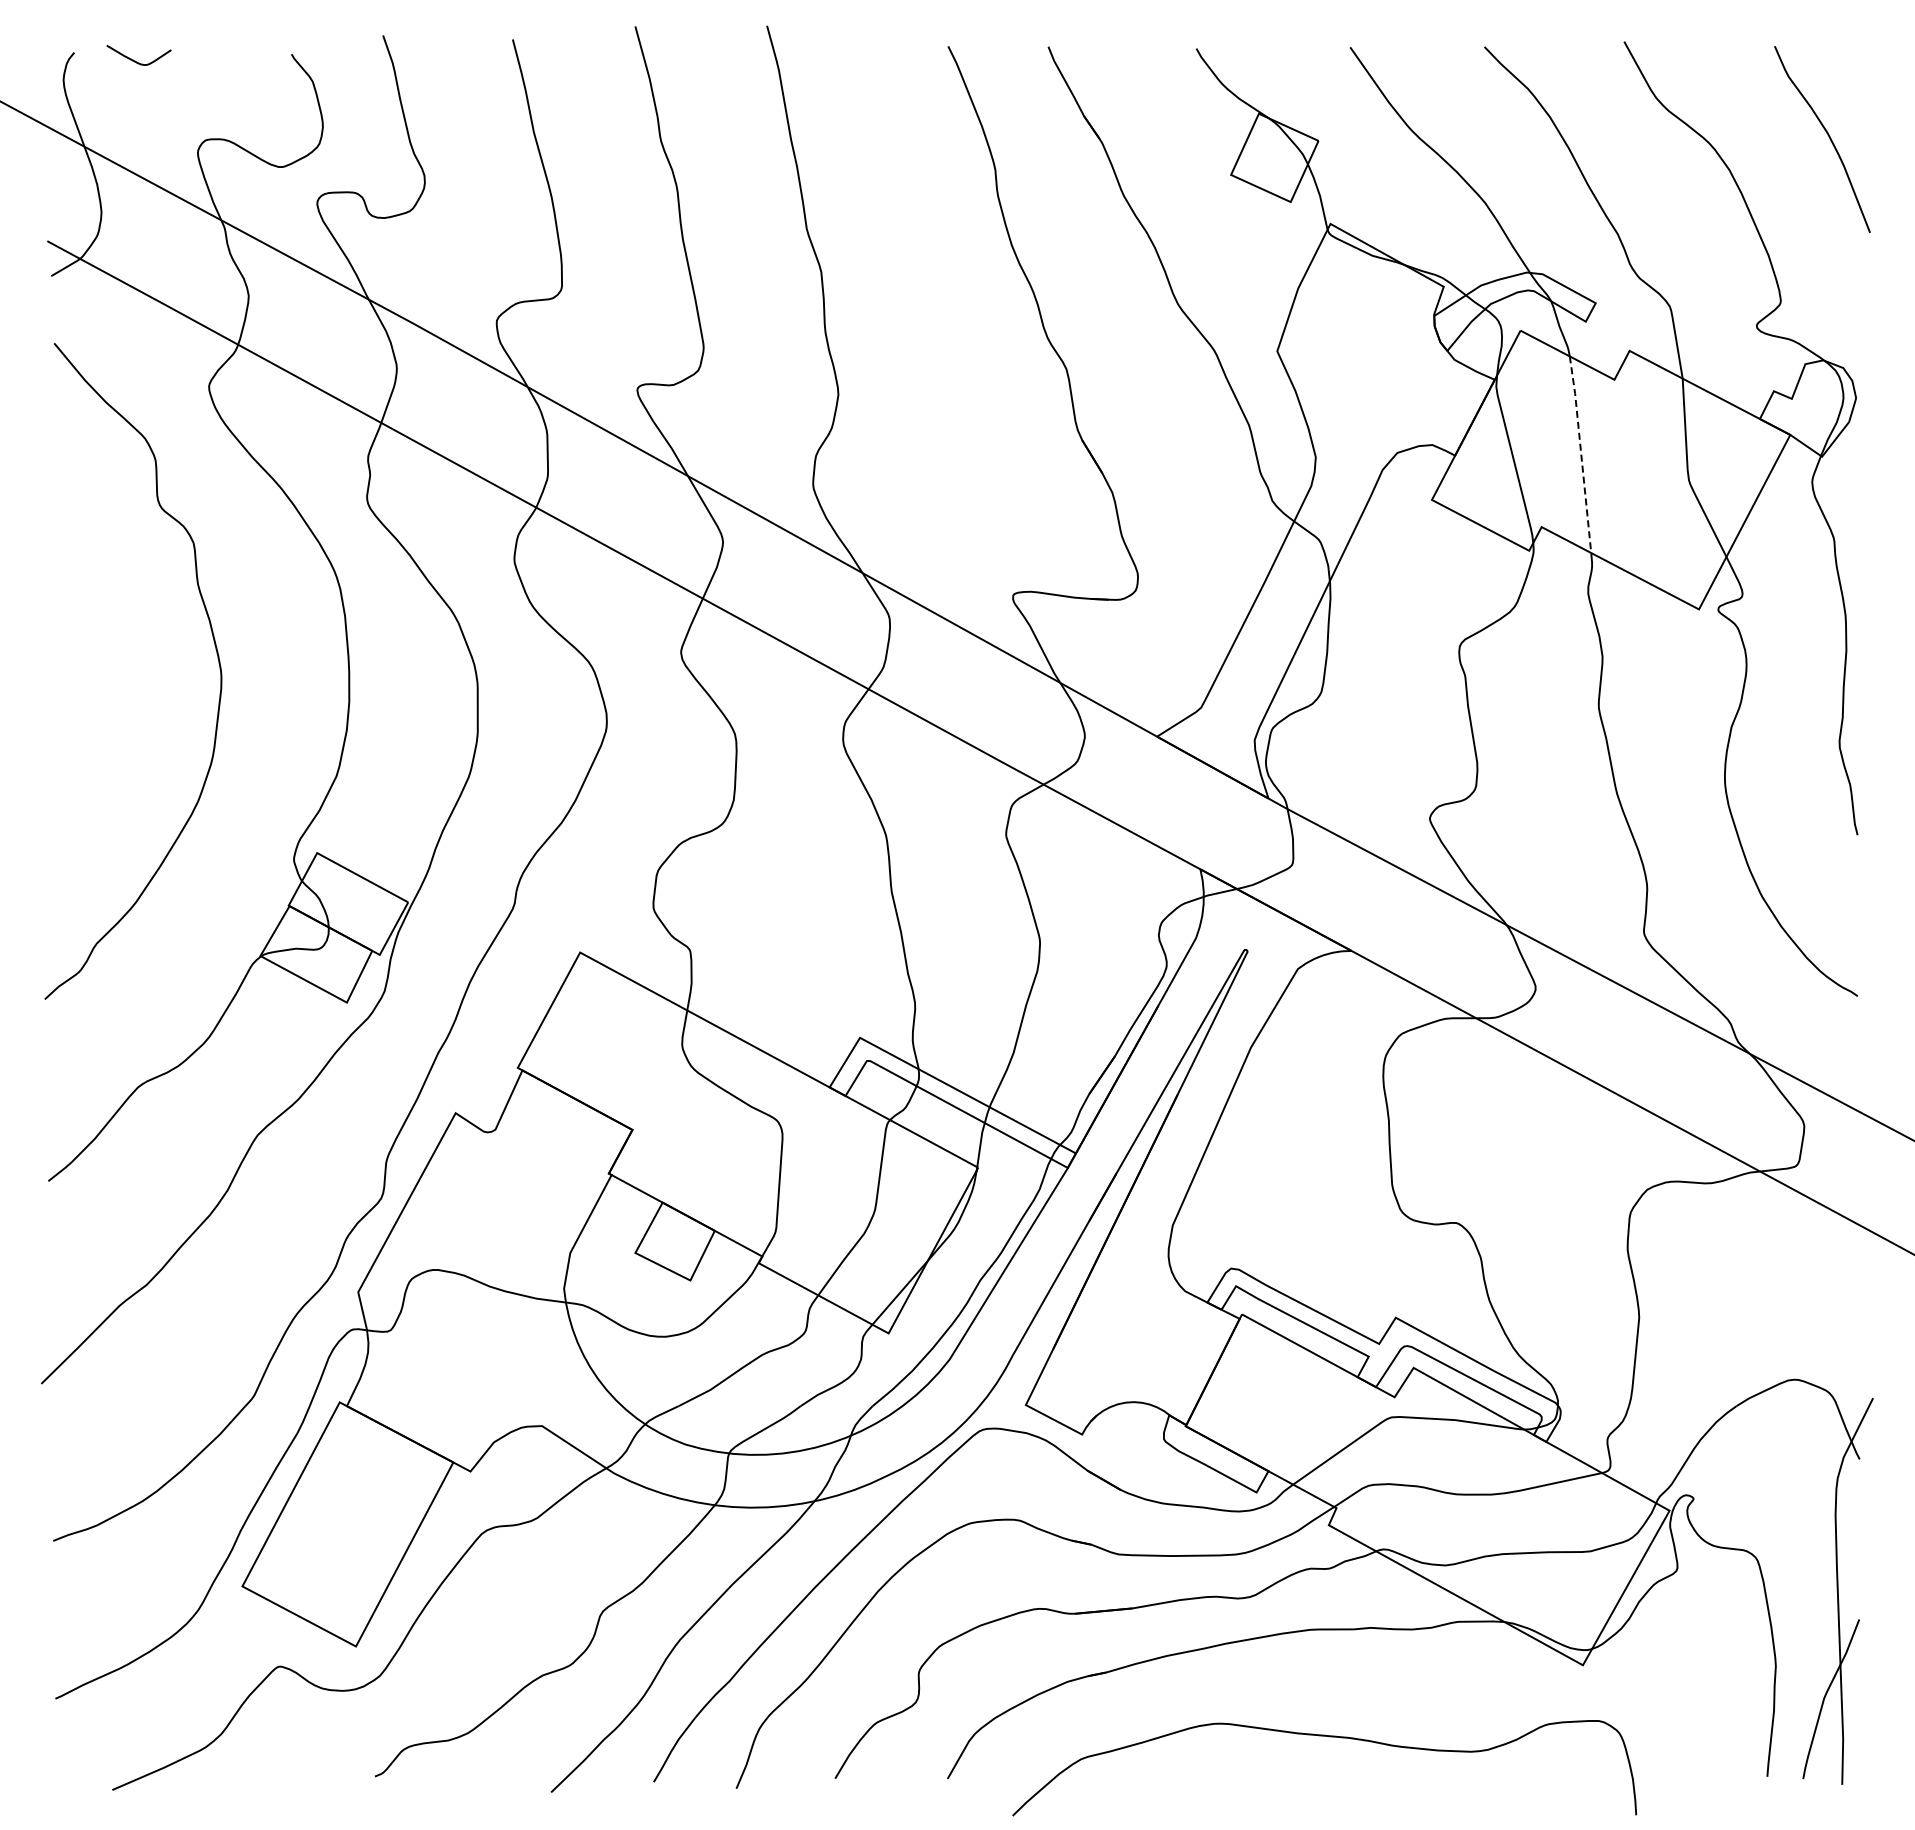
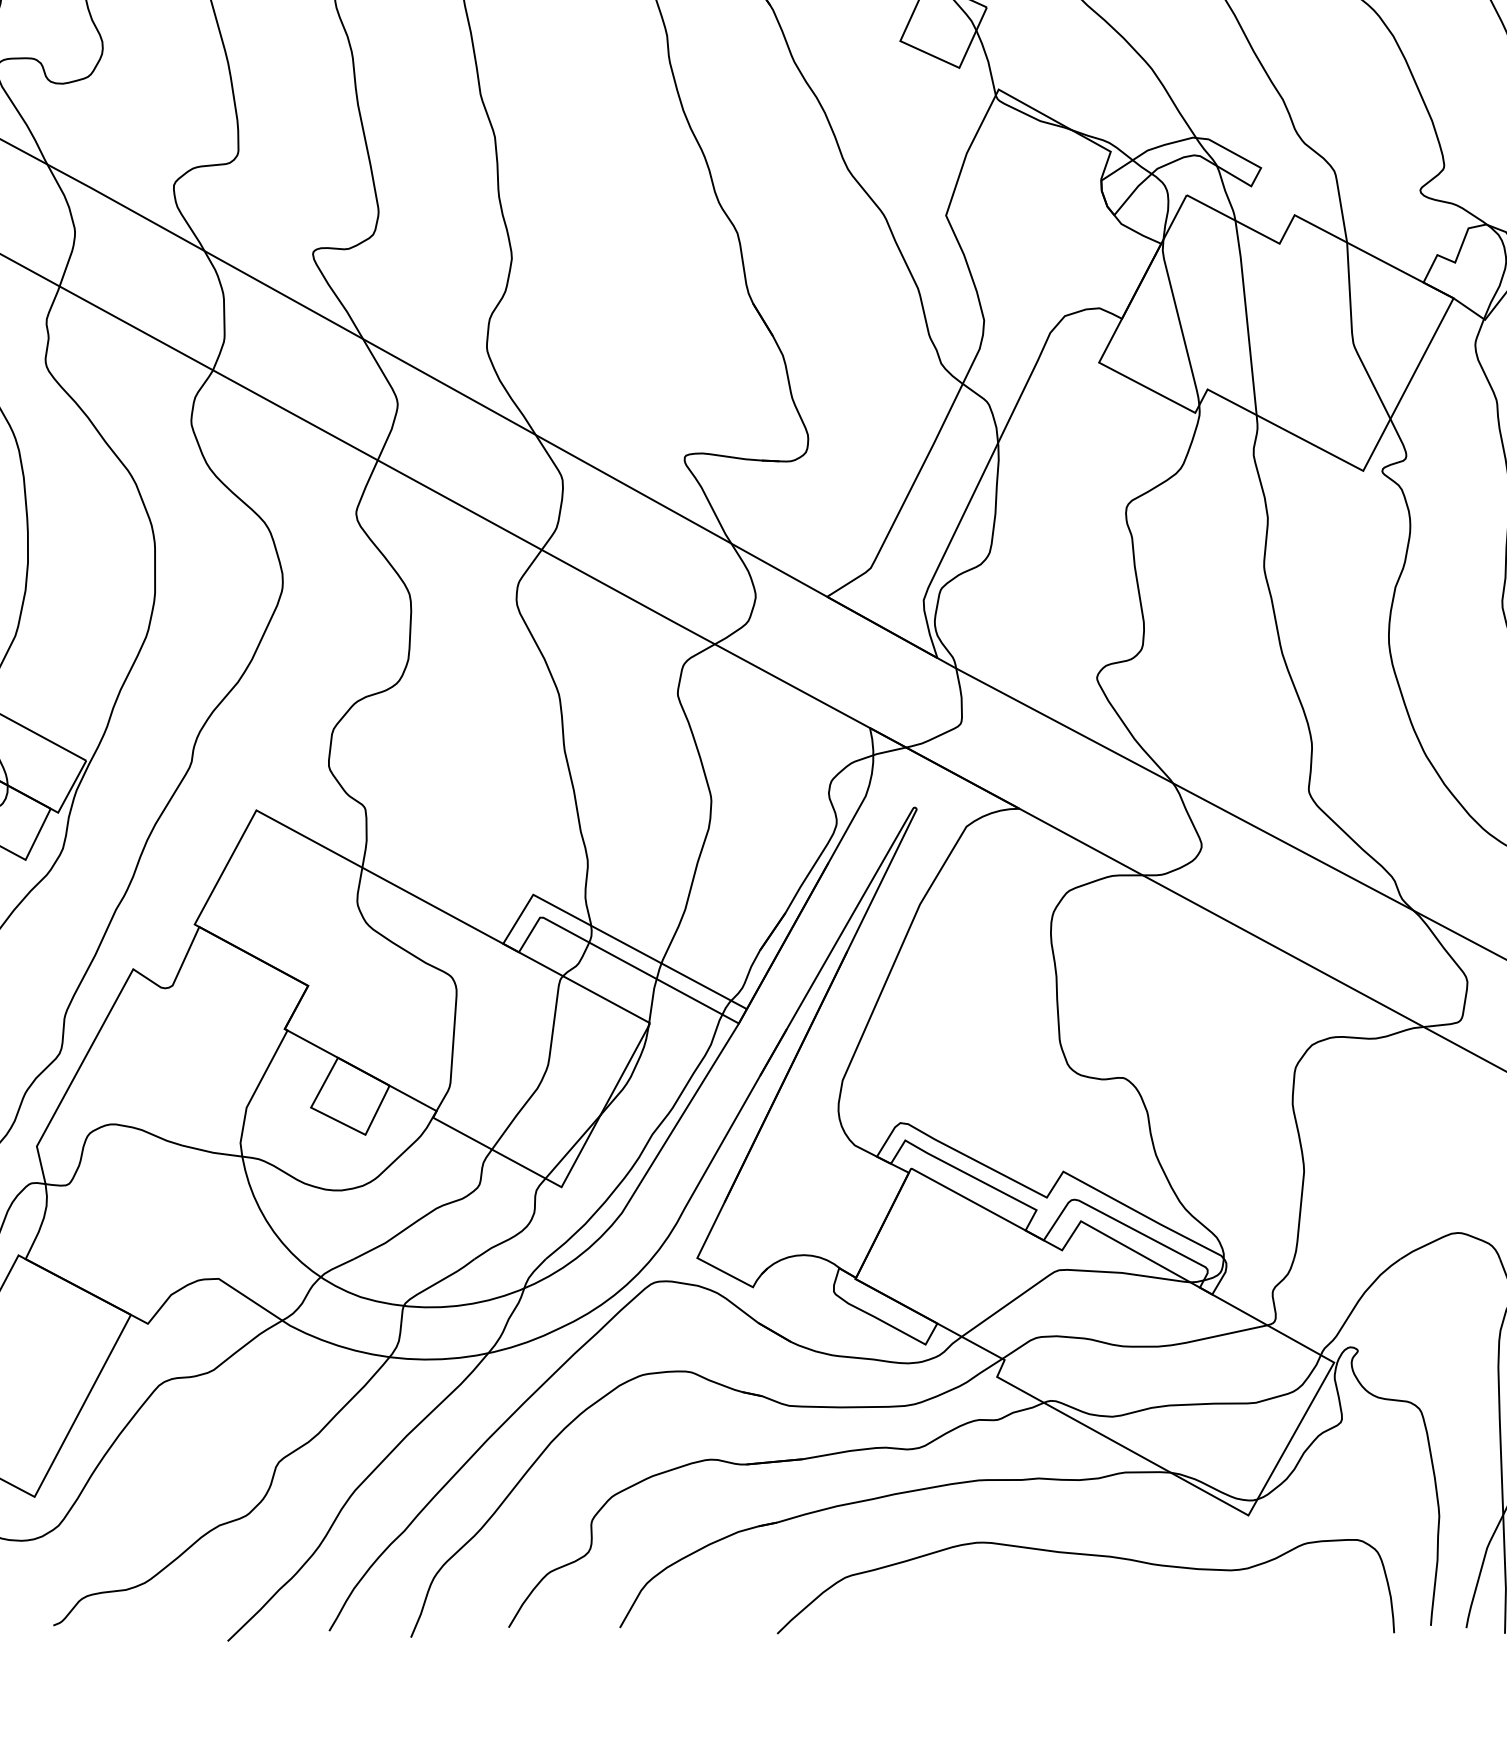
line: (1581, 453) -> (1247, 316), dashed -> solid
curve: (1329, 1737) -> (1090, 1556), moved

